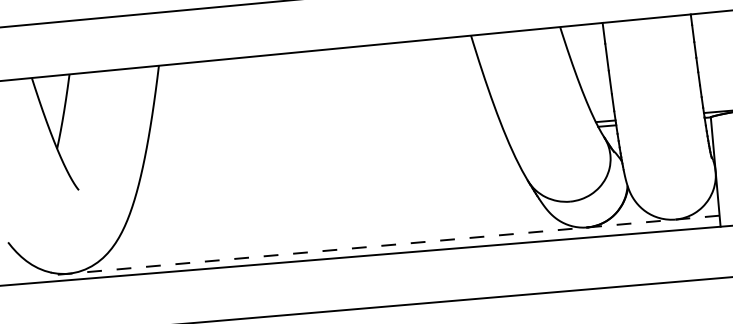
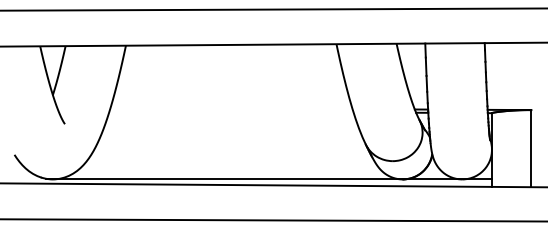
line: (388, 245) -> (268, 179), dashed -> solid

